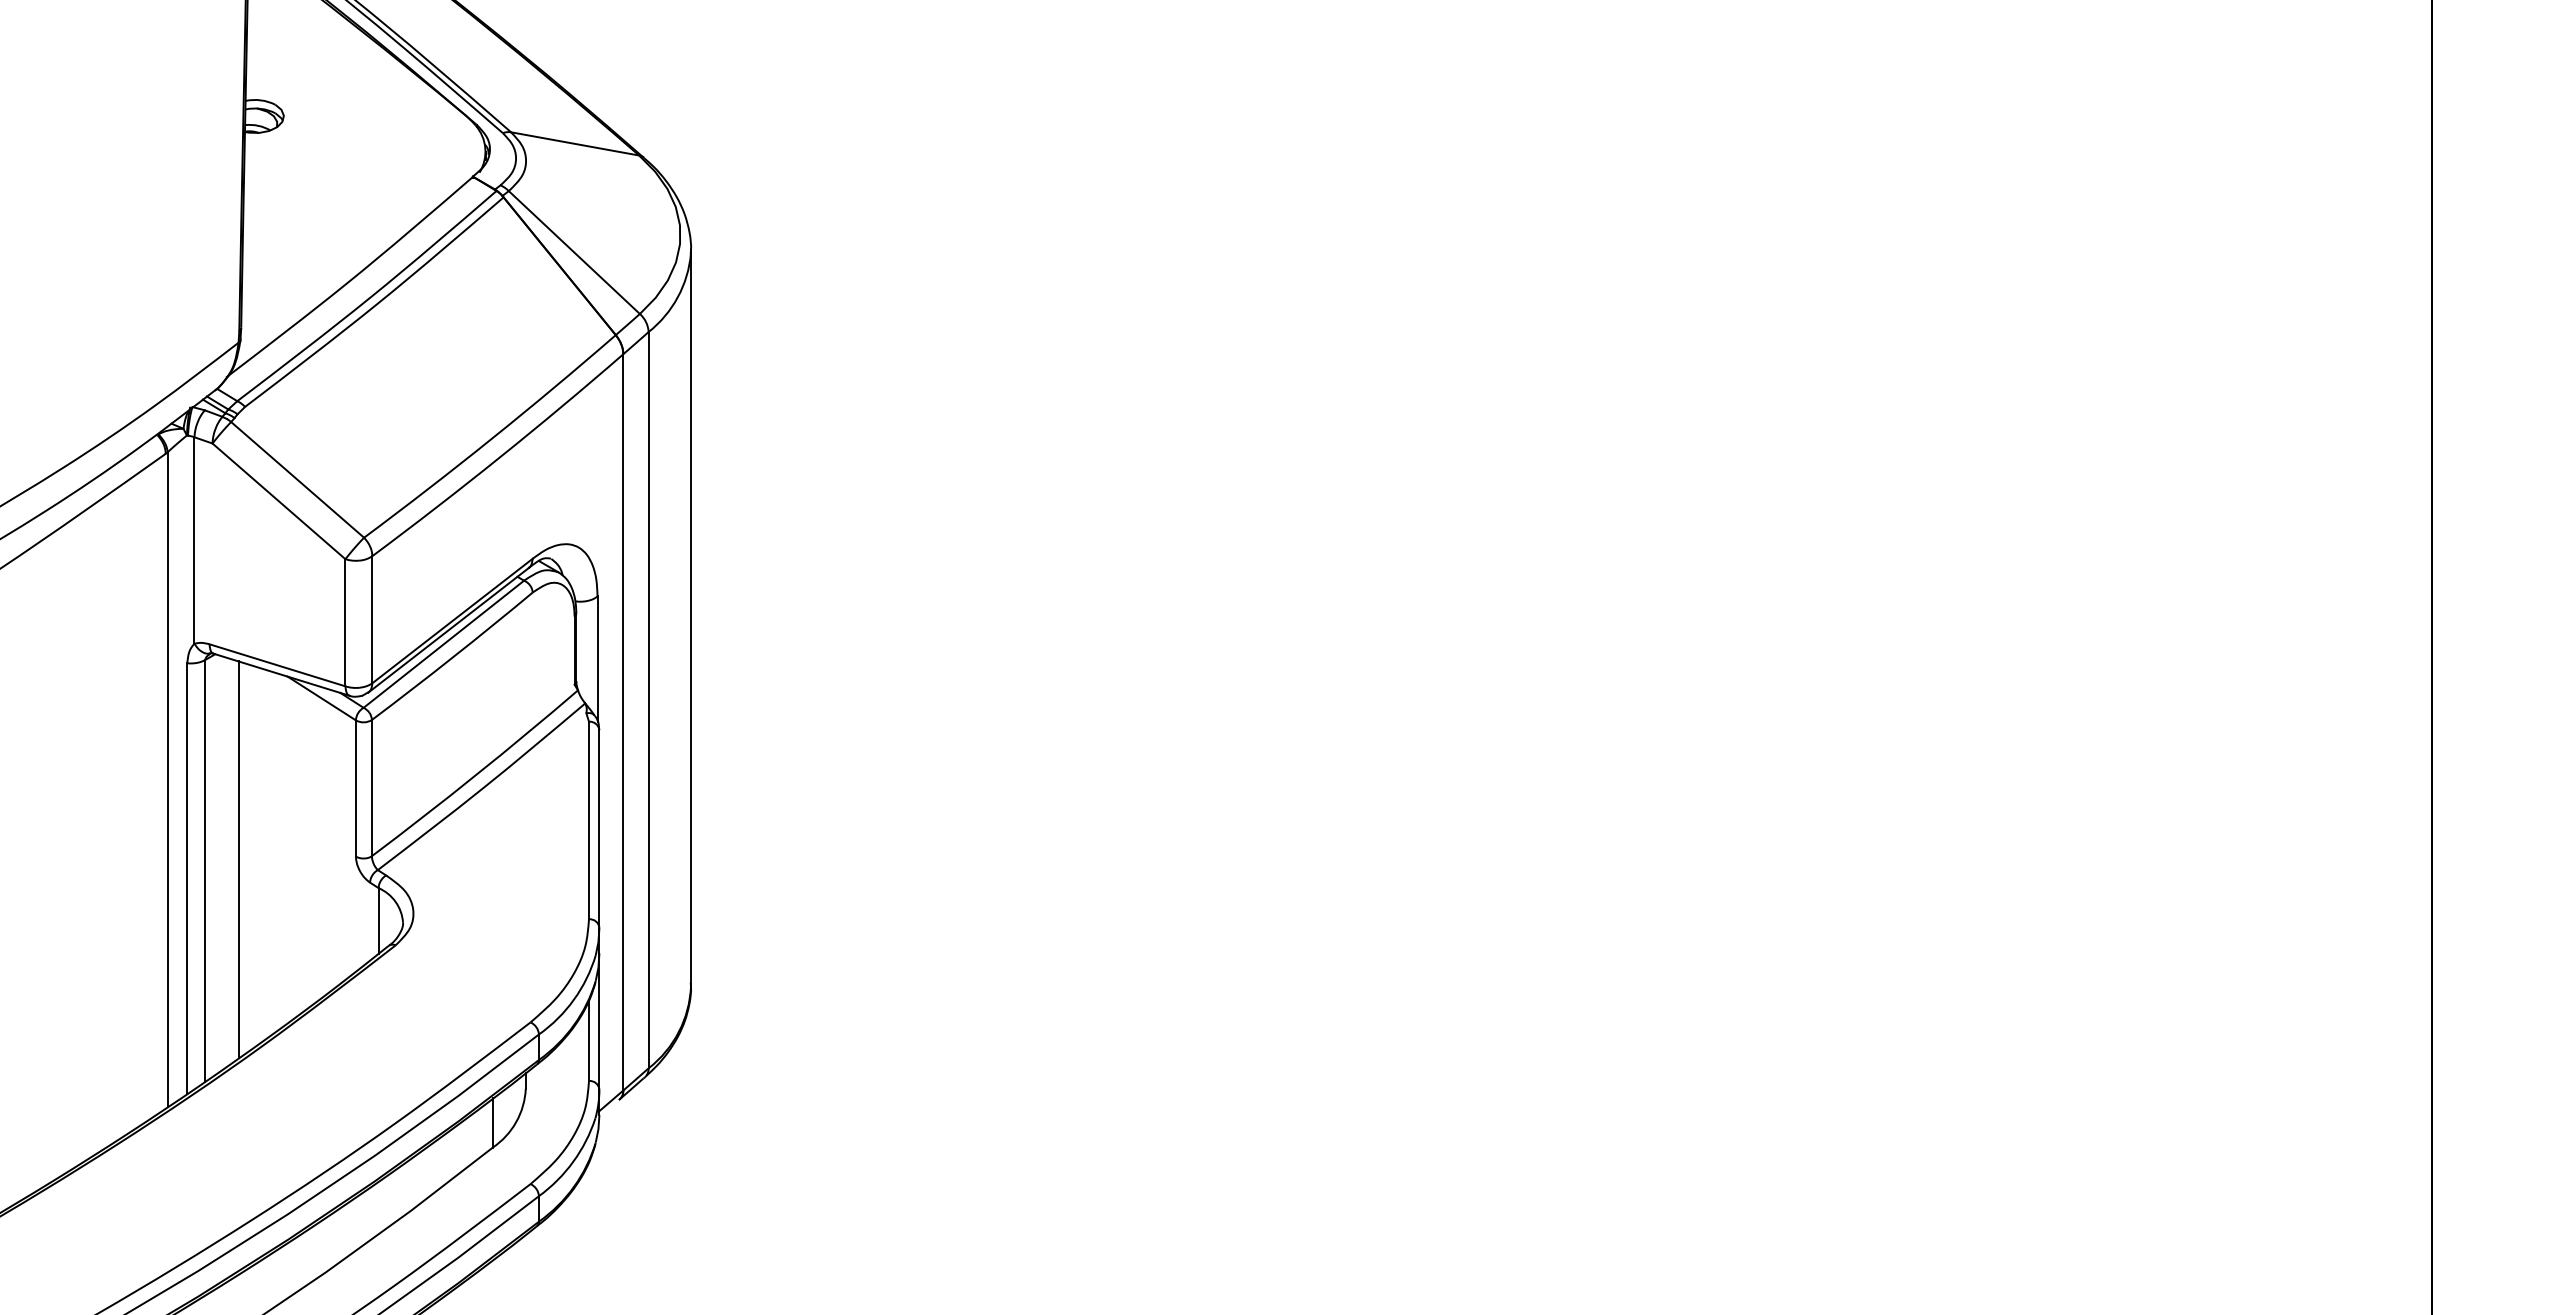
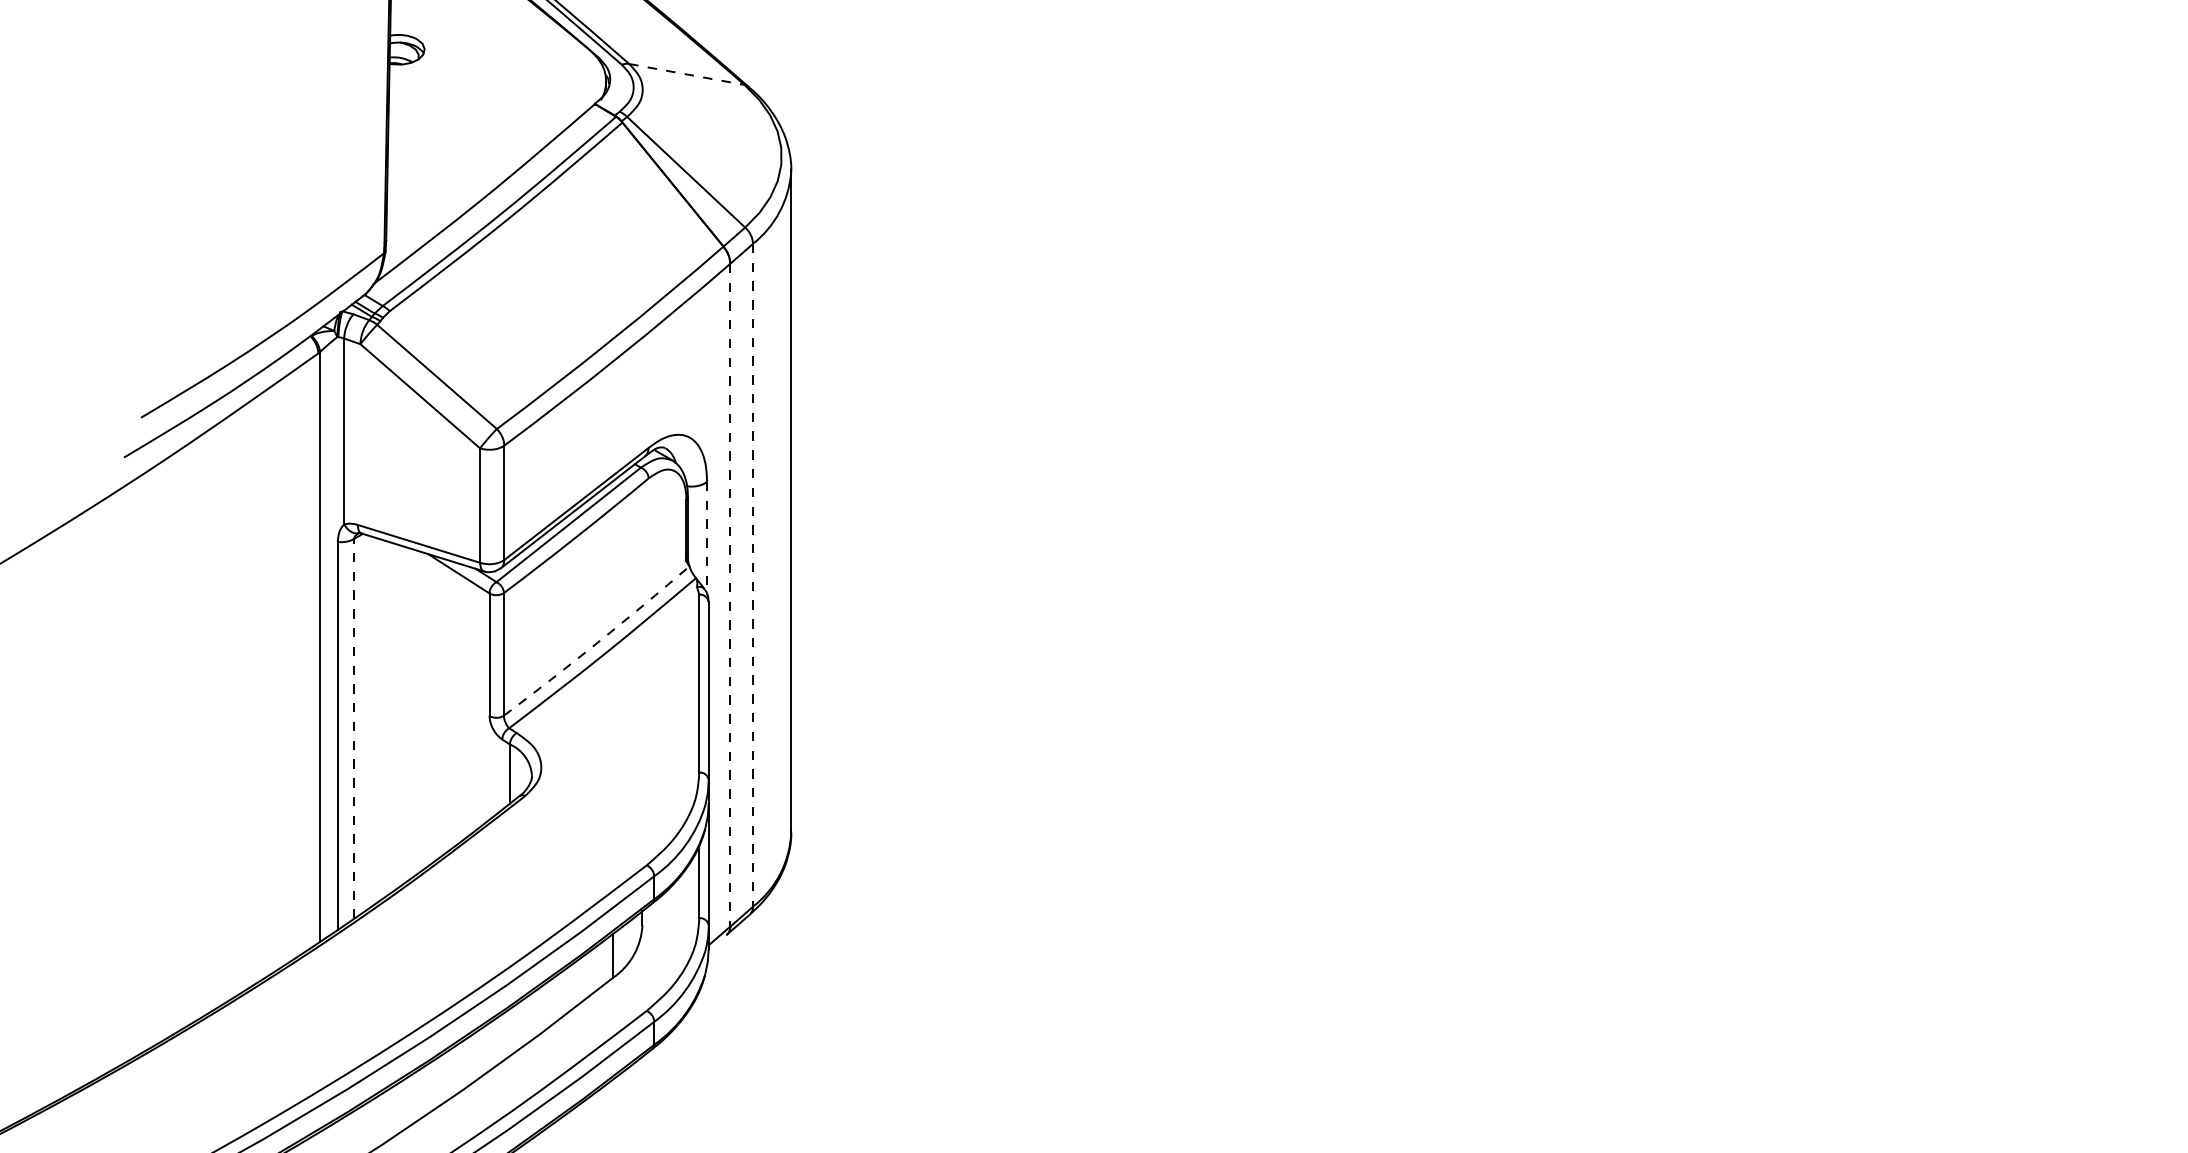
line: (575, 144) -> (687, 74), solid -> dashed
line: (597, 659) -> (707, 538), solid -> dashed
line: (648, 700) -> (752, 575), solid -> dashed
line: (623, 722) -> (730, 595), solid -> dashed
arc: (476, 774) -> (598, 642), solid -> dashed
line: (238, 859) -> (383, 718), removed
line: (205, 870) -> (354, 728), solid -> dashed

